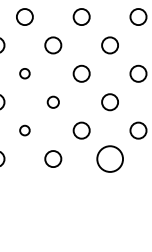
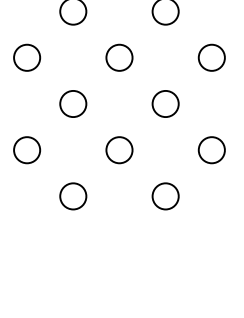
circle: (24, 73) -> (26, 57), size x1.67
circle: (53, 102) -> (73, 104), size x1.43
circle: (24, 130) -> (26, 149), size x1.67
circle: (109, 158) -> (164, 195), size x0.62

